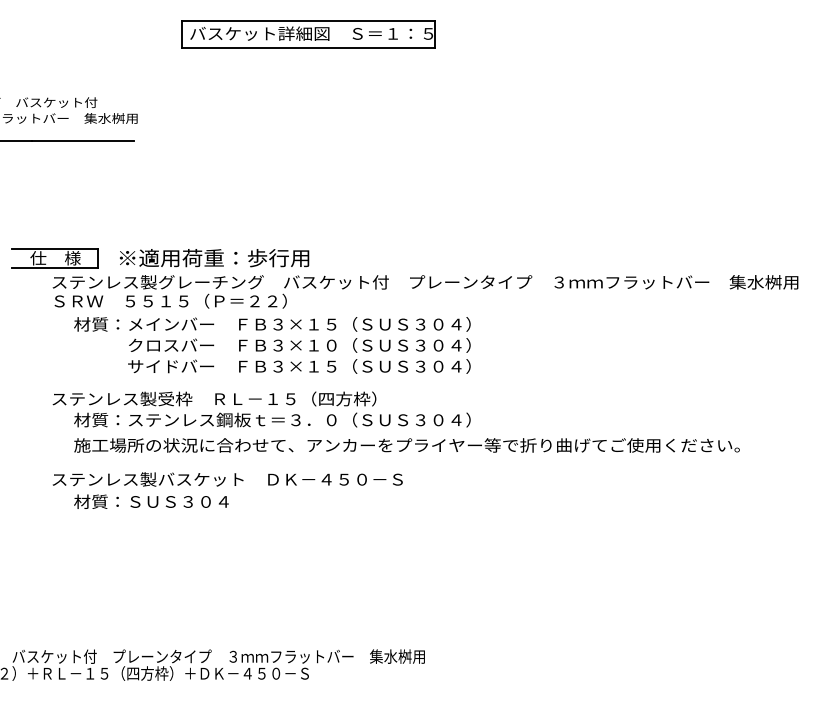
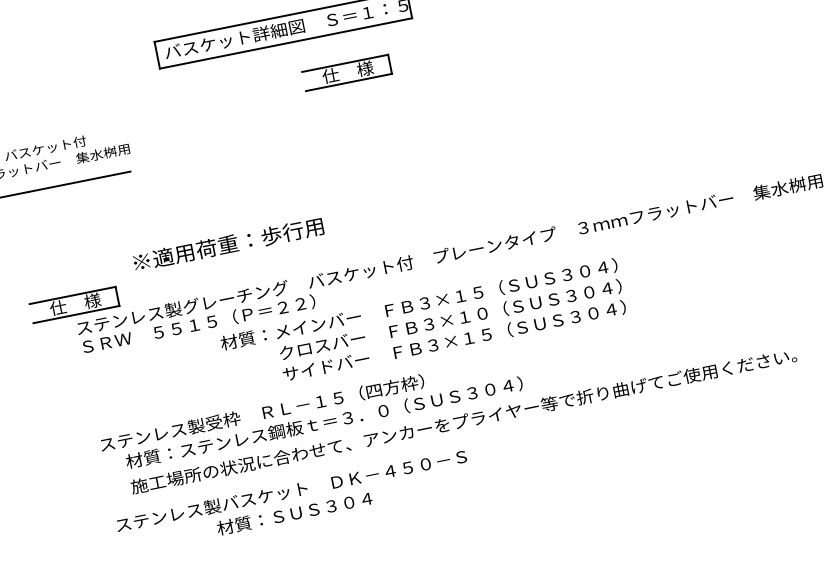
part: (353, 85) -> (338, 72), added
text: (214, 258) -> (228, 244), moved
text: (272, 345) -> (423, 325), moved
text: (151, 501) -> (294, 513), moved

